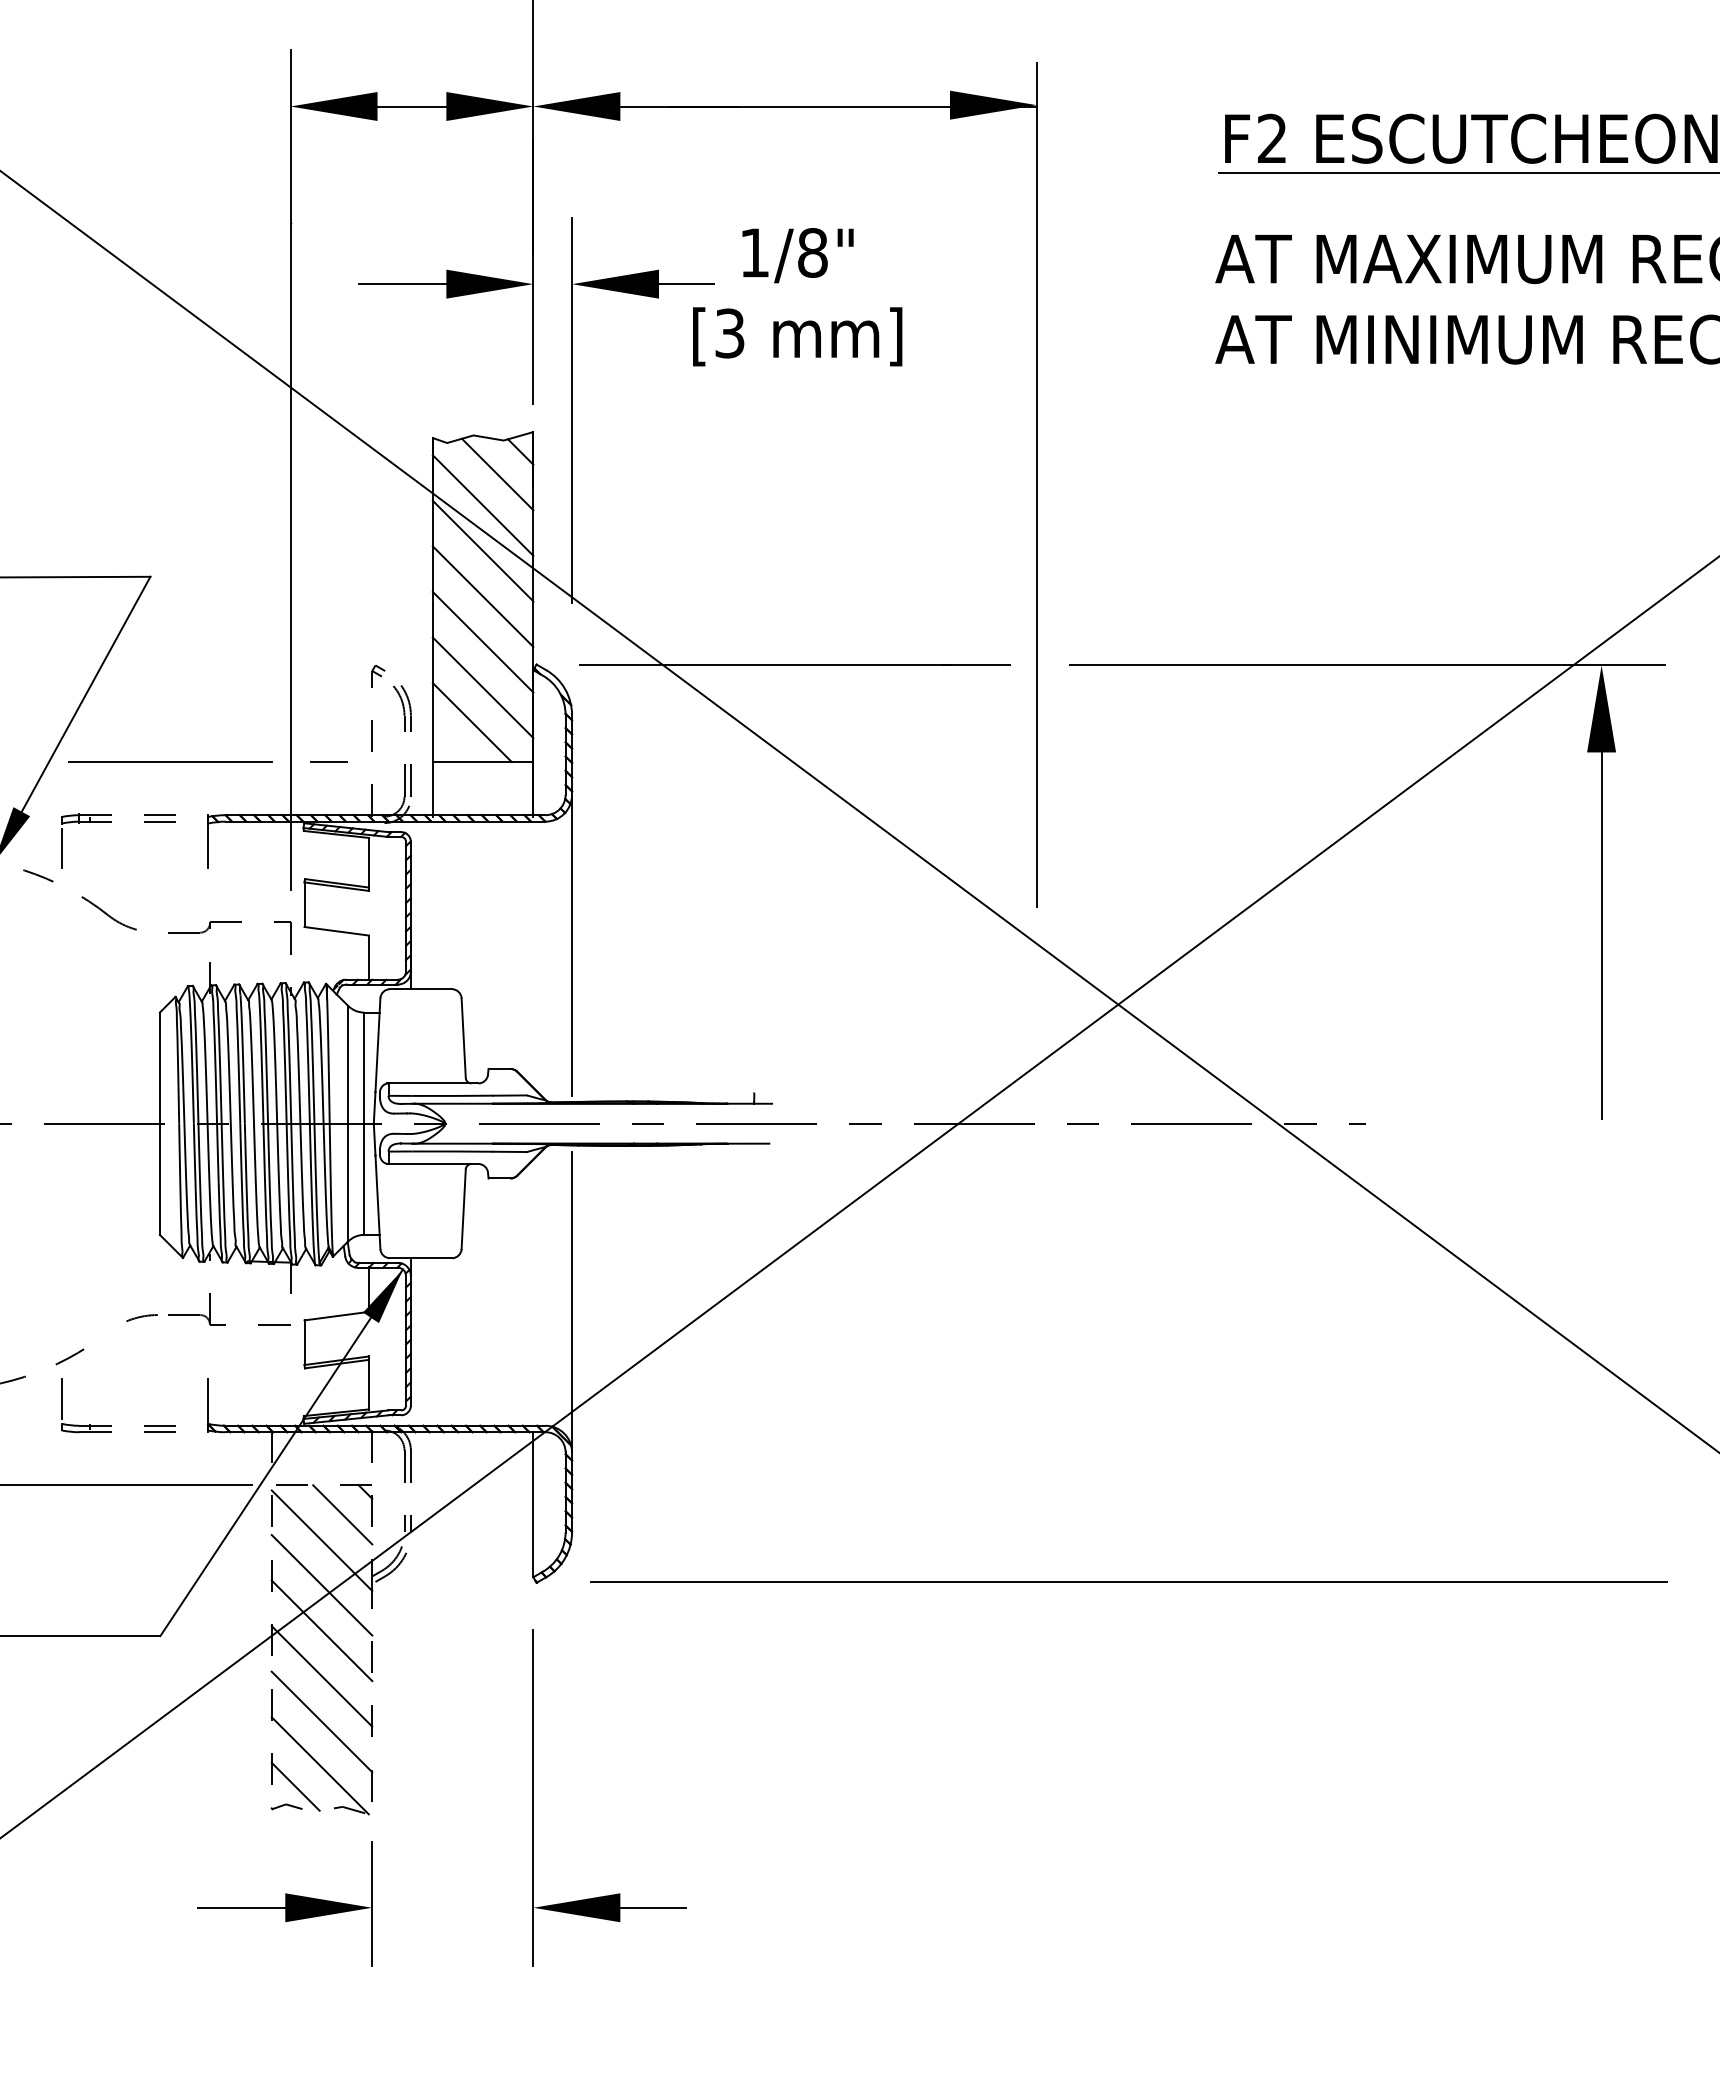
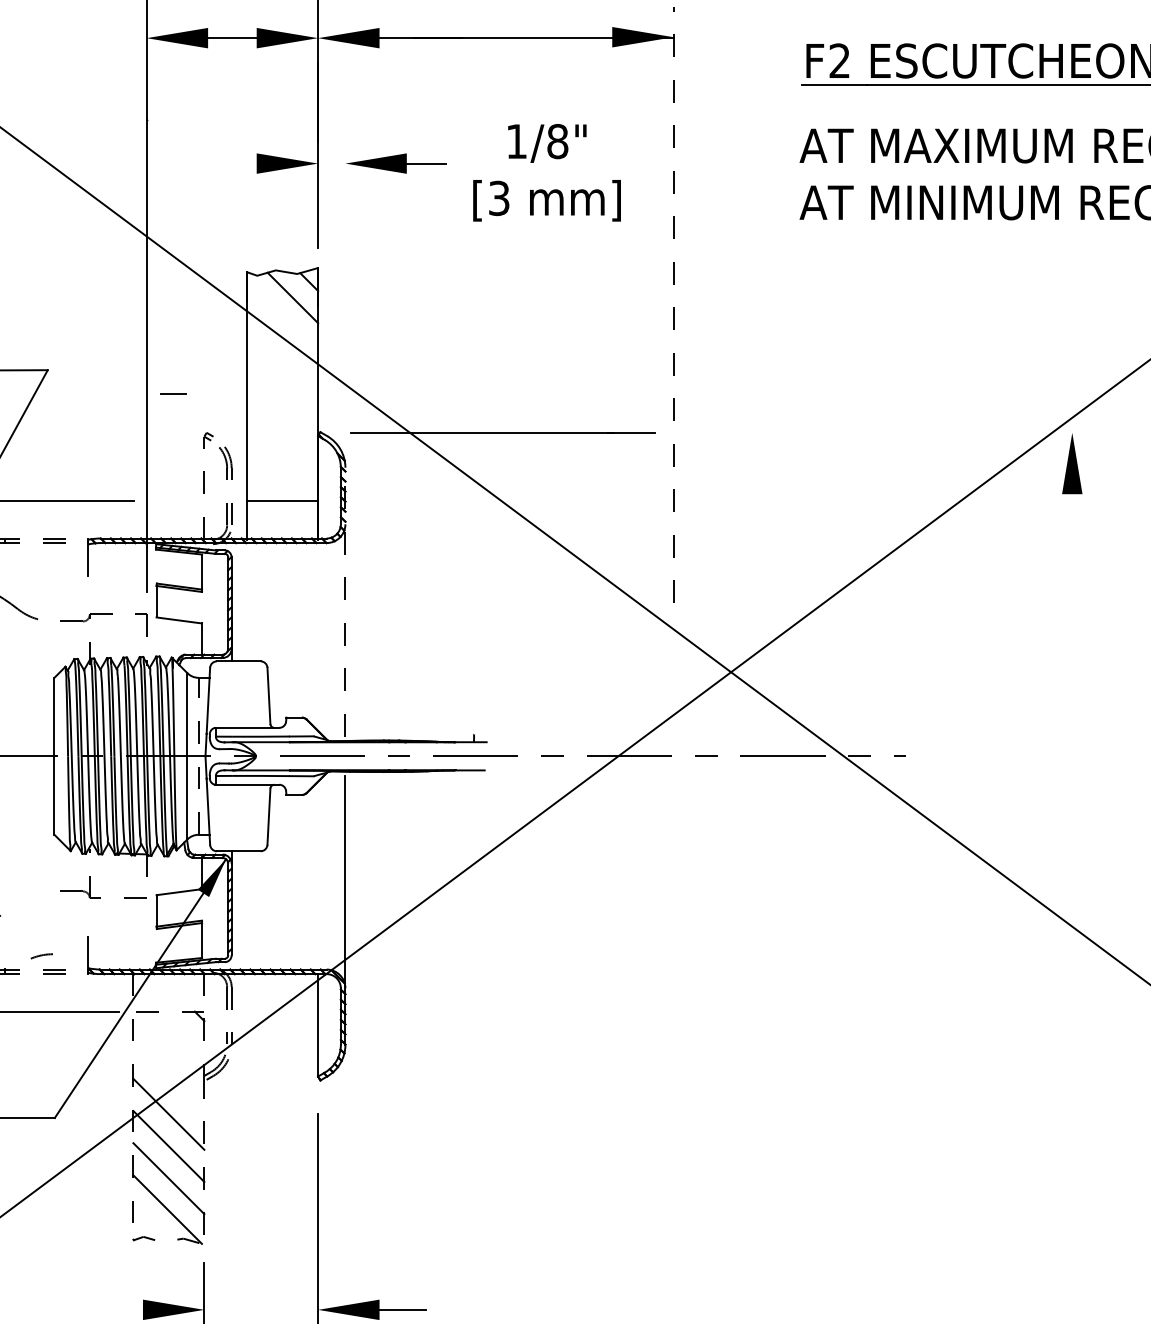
line: (402, 284) -> (225, 163), removed
text: (797, 297) -> (546, 173), moved
line: (572, 410) -> (345, 252), removed
line: (1036, 484) -> (673, 305), solid -> dashed
line: (482, 505) -> (282, 319), removed
line: (482, 550) -> (282, 351), removed
line: (482, 596) -> (282, 384), removed
line: (482, 641) -> (282, 415), removed
line: (1367, 665) -> (907, 432), removed
line: (482, 687) -> (282, 448), removed
line: (471, 722) -> (274, 473), removed
line: (328, 761) -> (173, 393), moved
line: (572, 904) -> (345, 601), solid -> dashed
line: (1601, 921) -> (1072, 613), removed
line: (364, 1123) -> (198, 756), solid -> dashed
arc: (141, 1317) -> (41, 955), moved
line: (342, 1514) -> (183, 1032), removed
line: (321, 1540) -> (168, 1050), removed
line: (1128, 1581) -> (738, 1079), removed
line: (321, 1585) -> (168, 1082), removed
line: (295, 1786) -> (150, 1224), removed
line: (241, 1907) -> (112, 1309), removed

